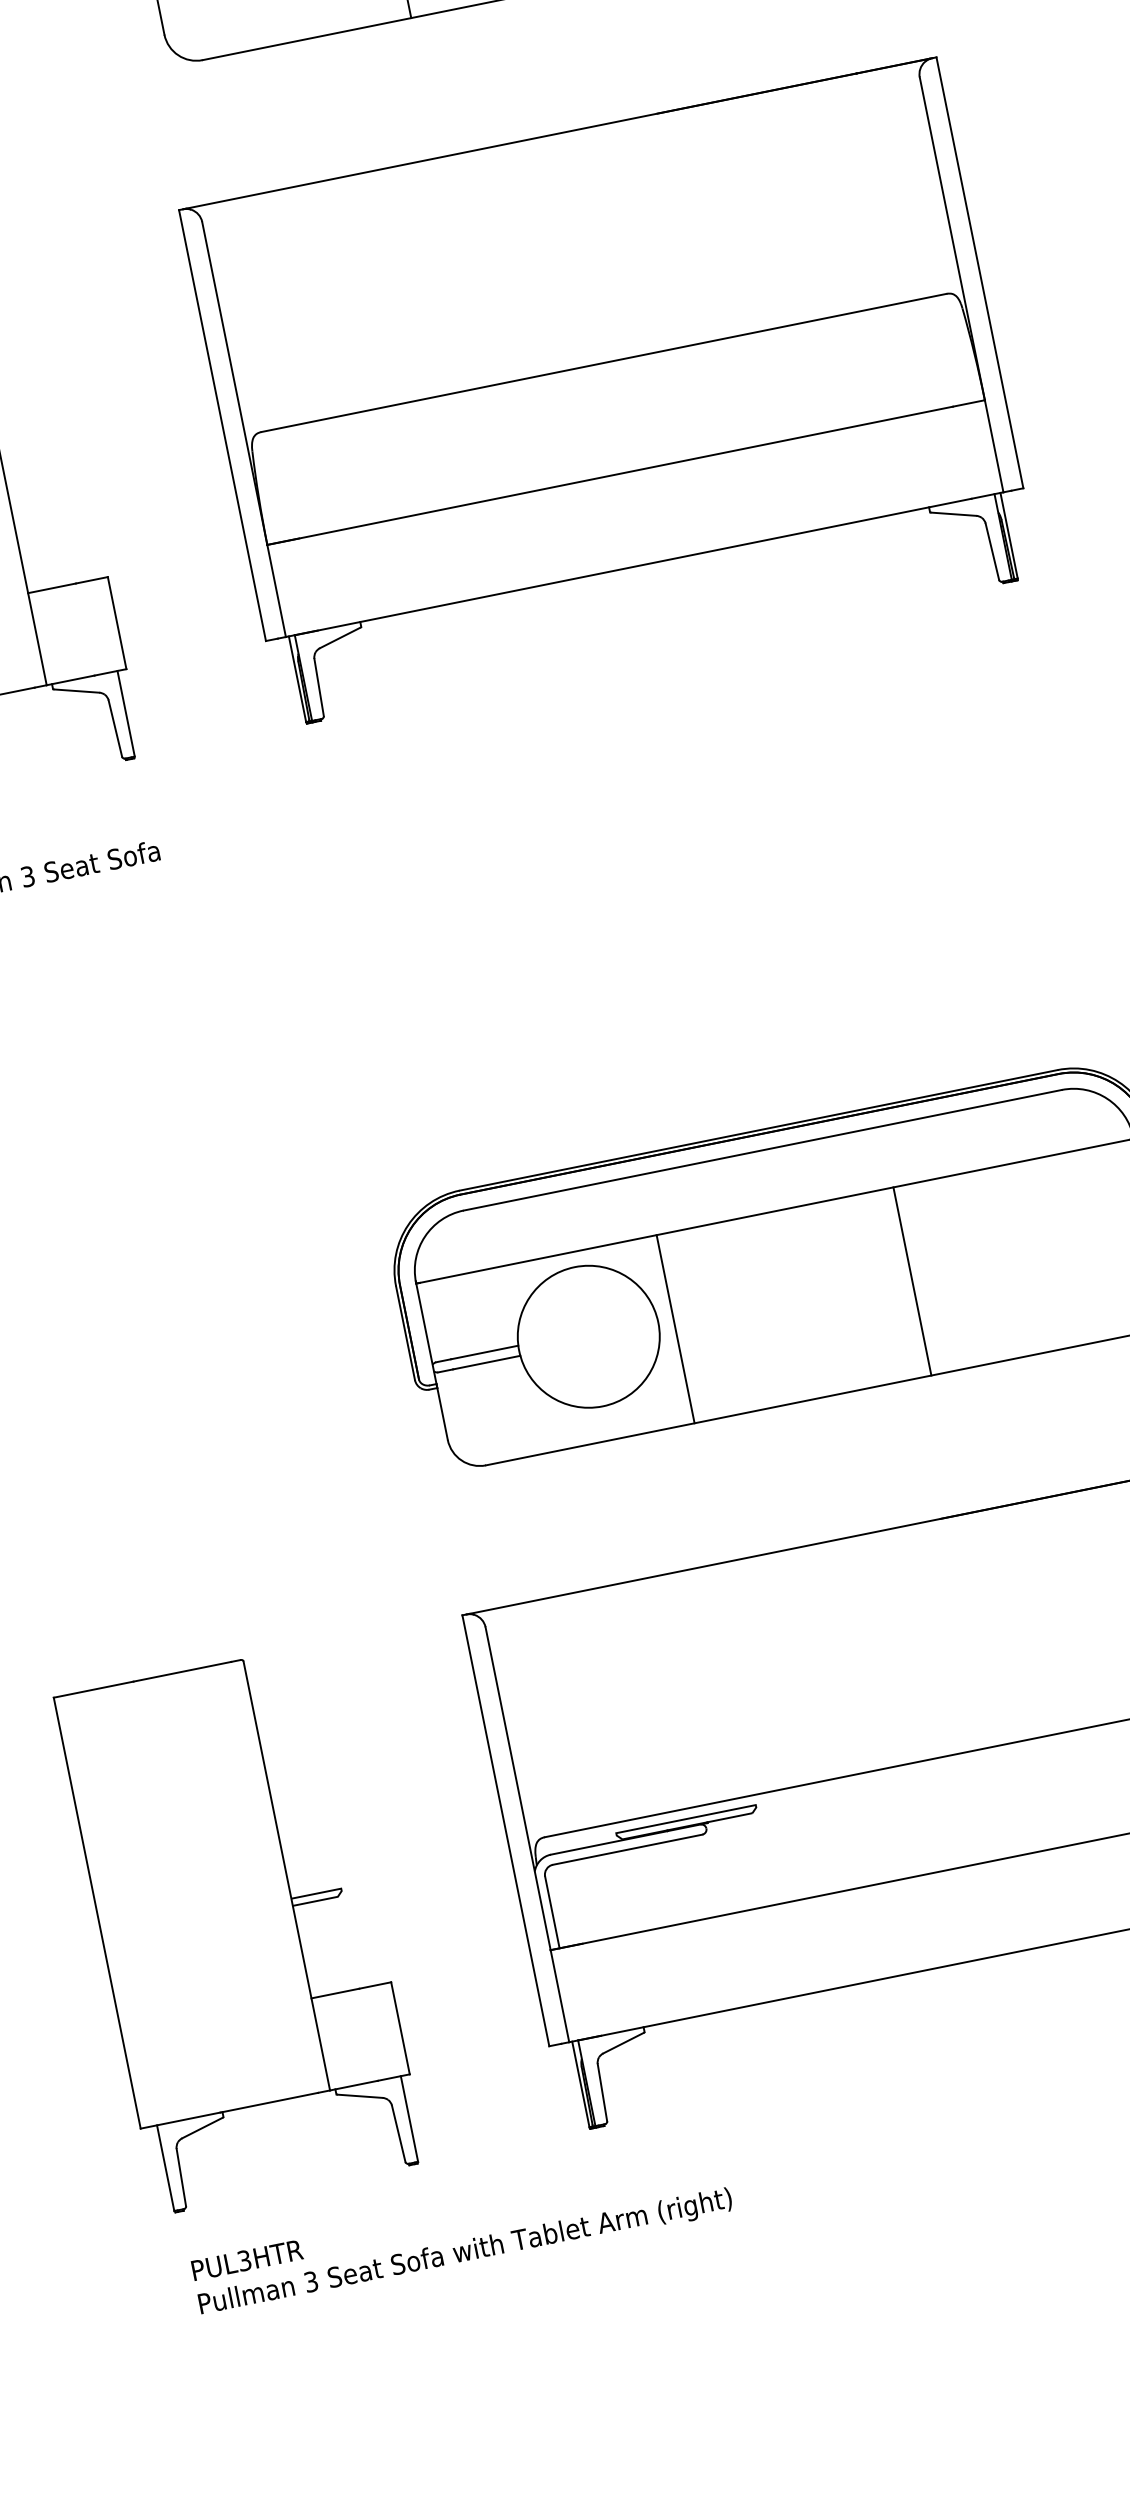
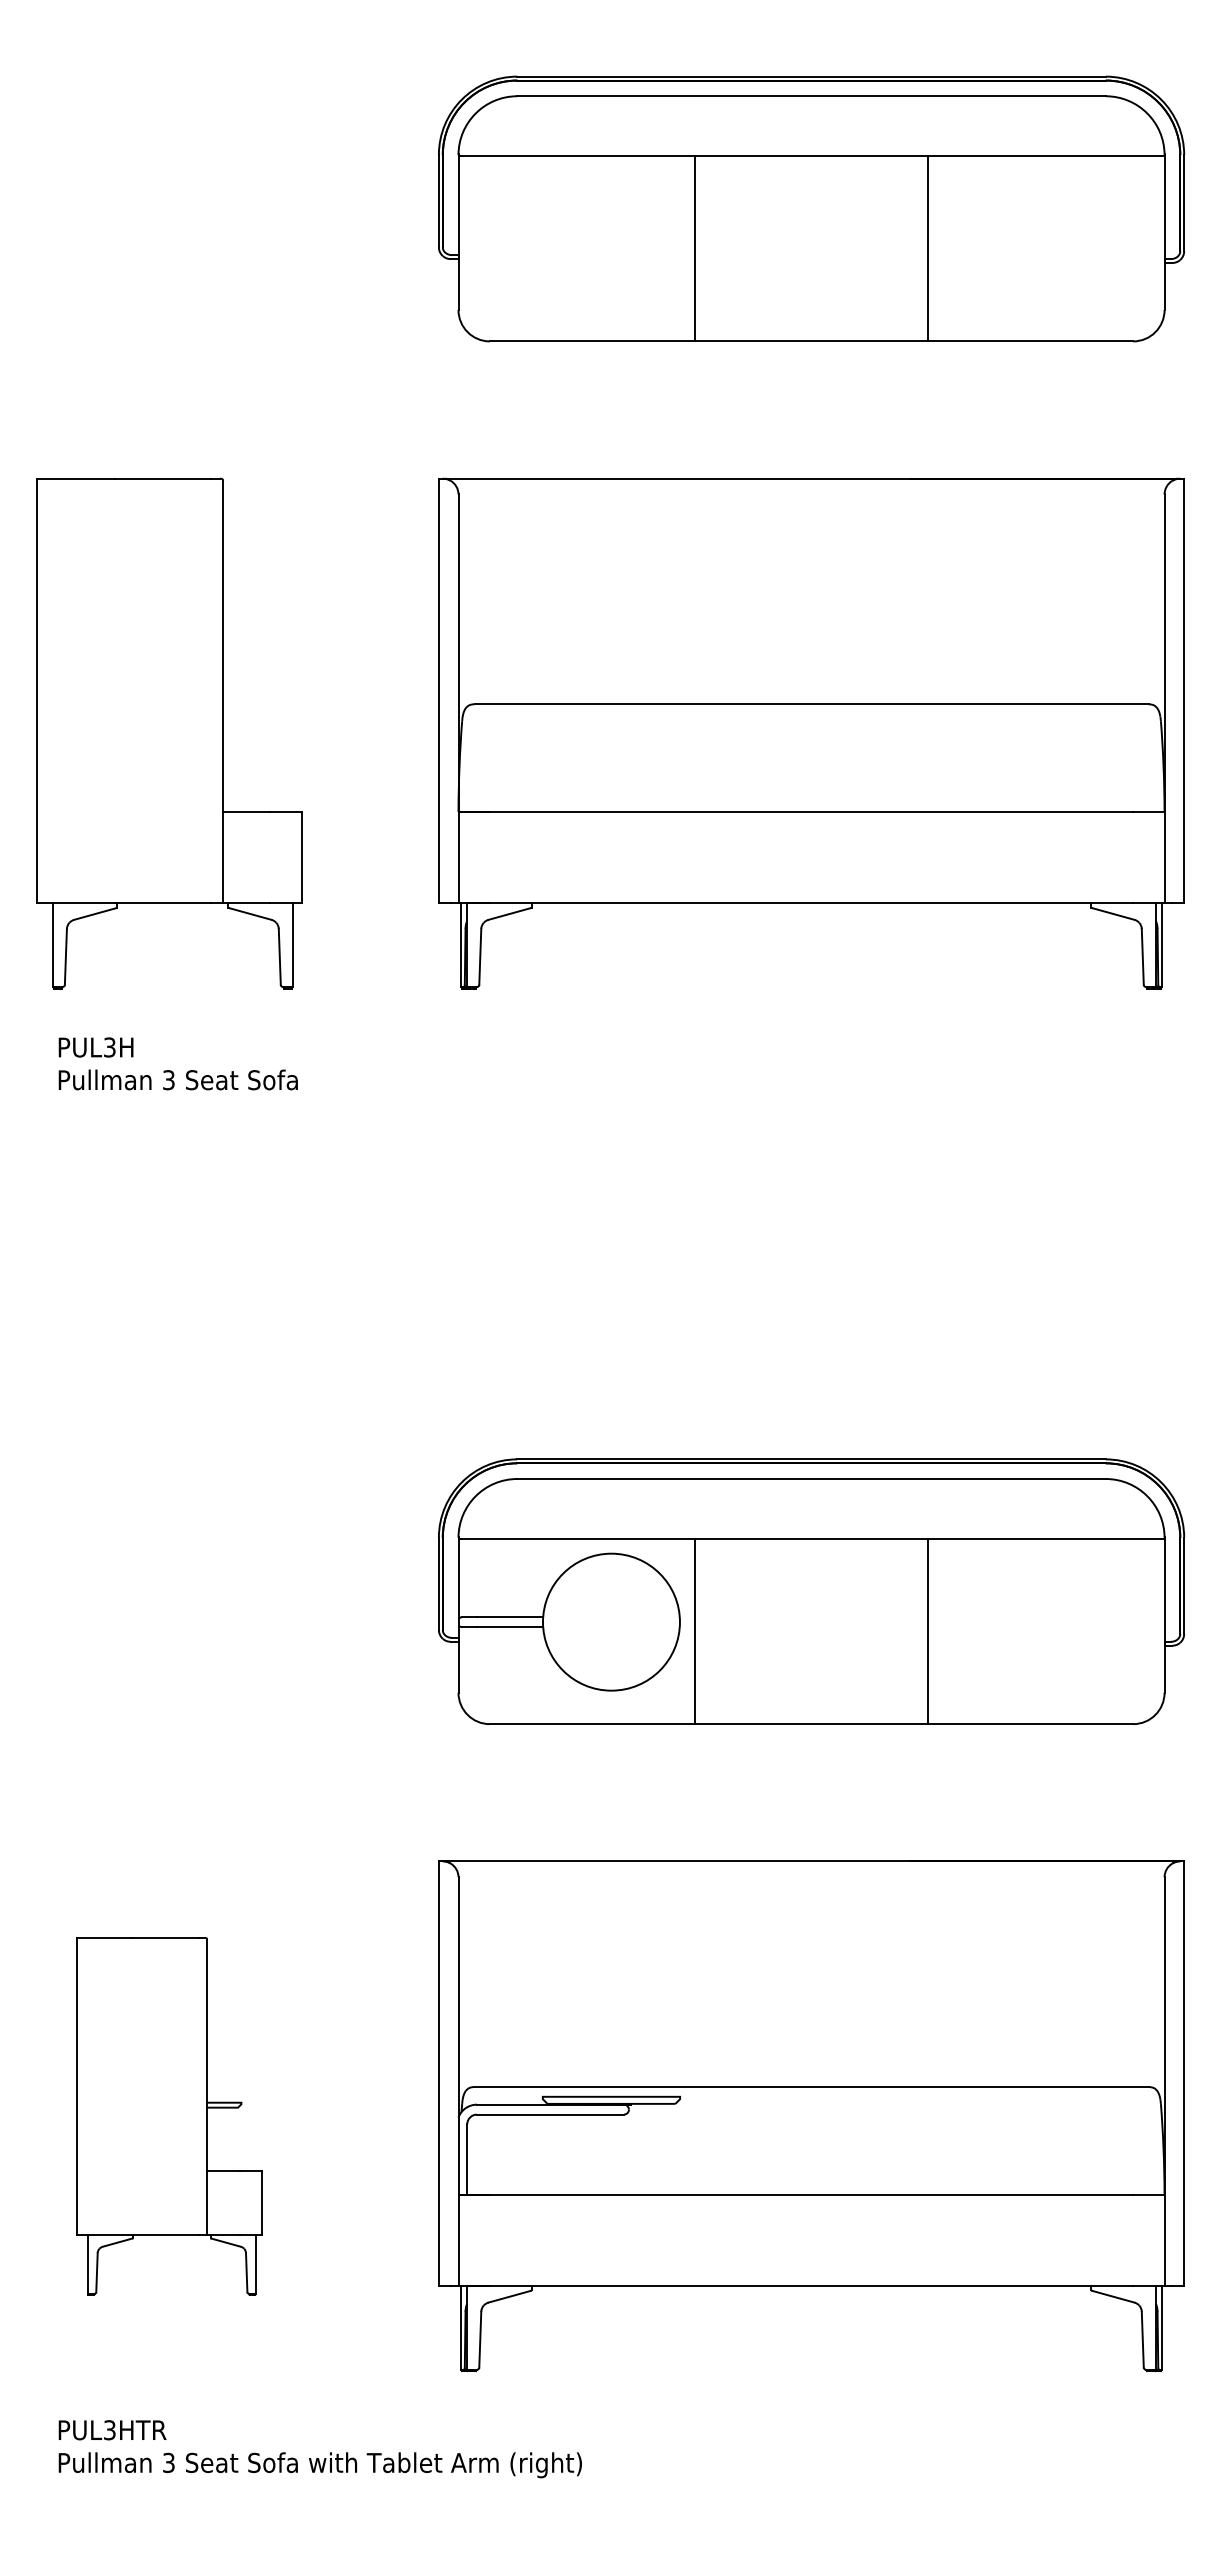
part: (240, 1929) -> (169, 2116), size x0.7

